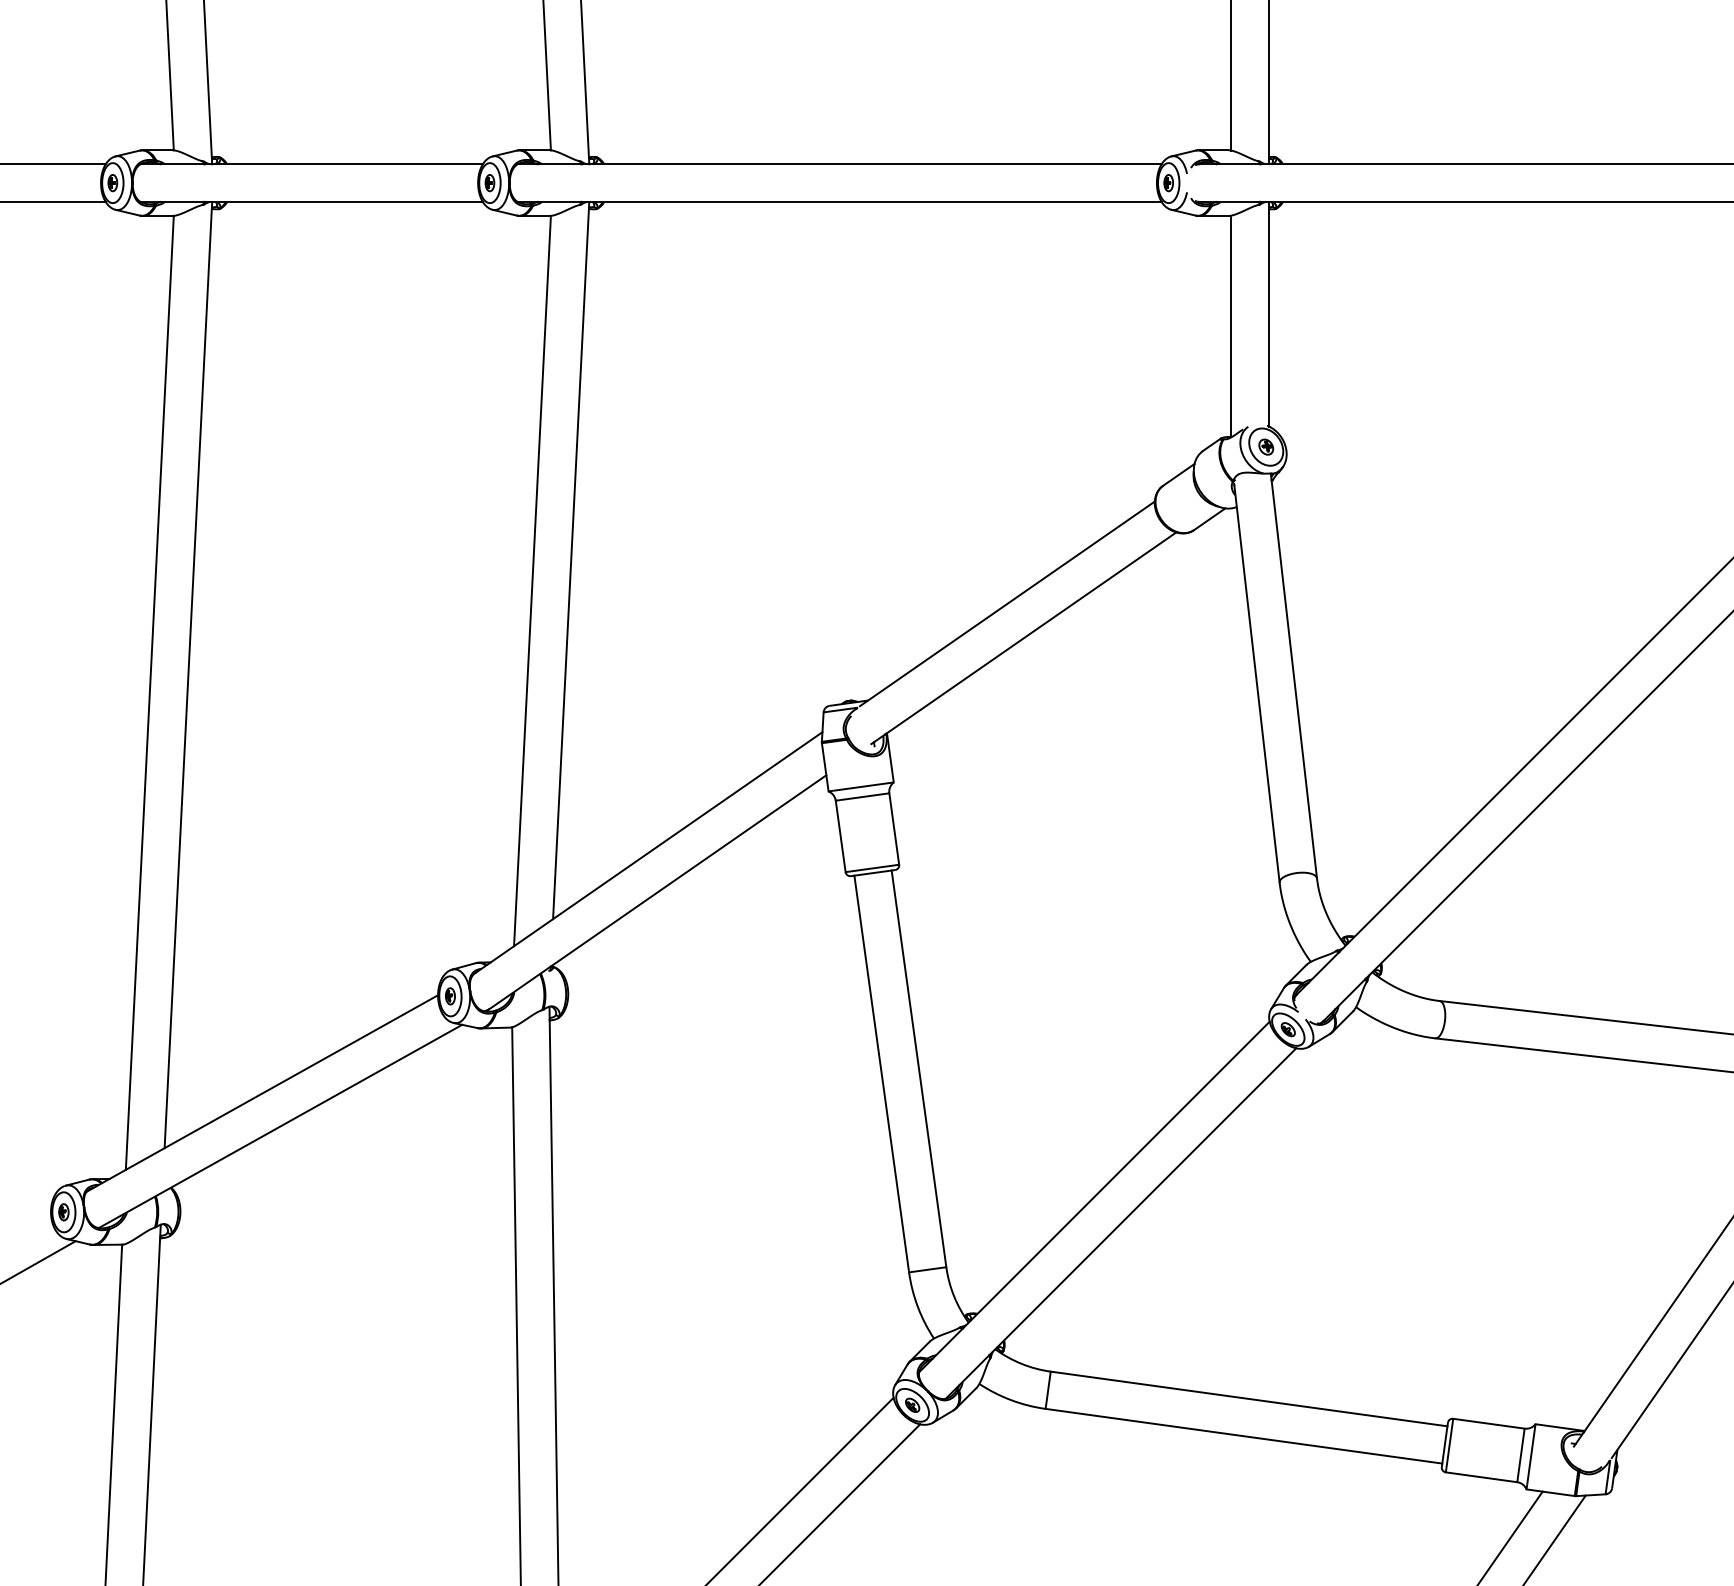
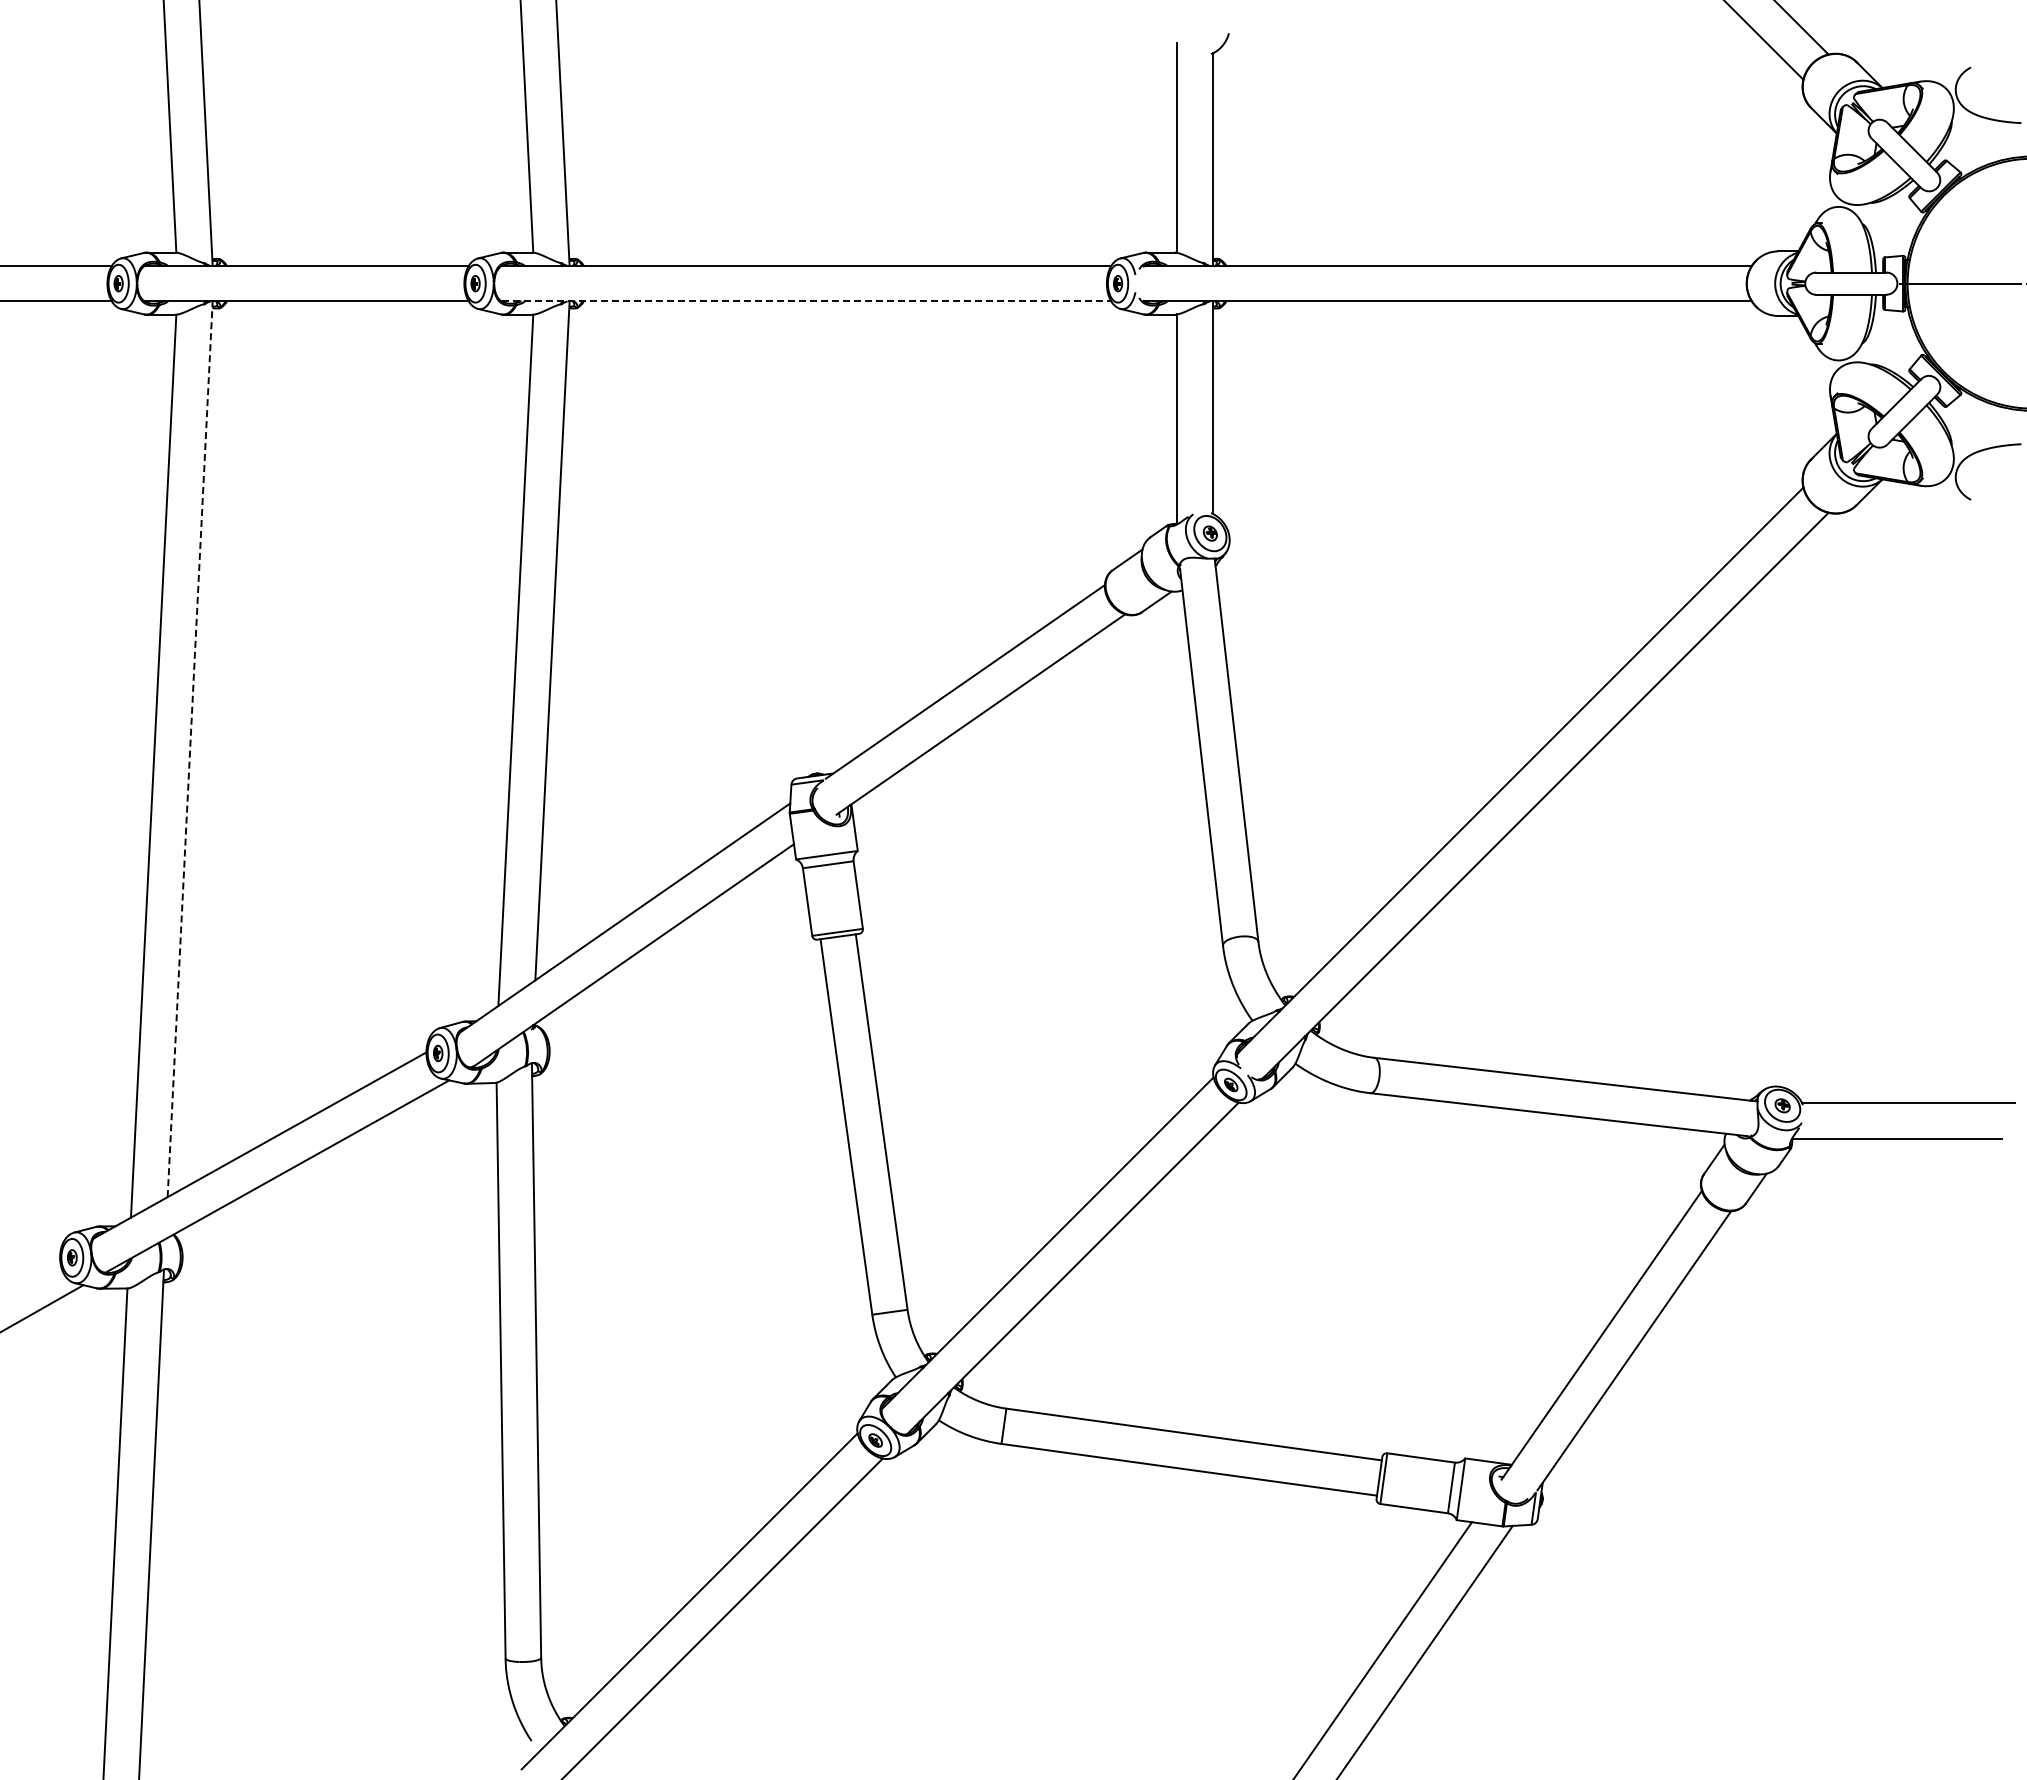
line: (839, 201) -> (806, 301), solid -> dashed
line: (188, 674) -> (190, 748), solid -> dashed

